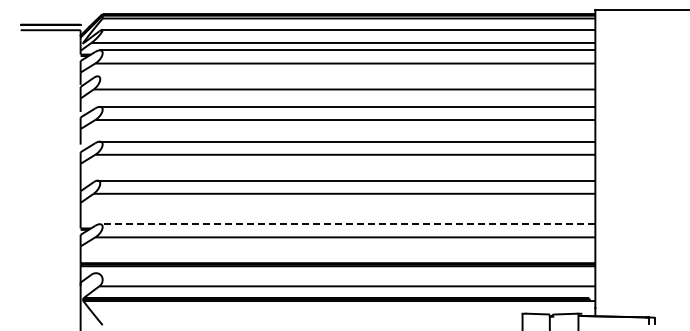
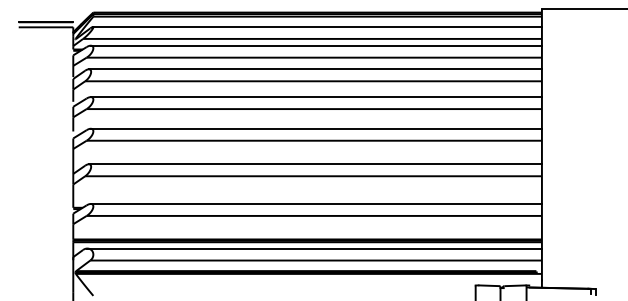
line: (346, 76) -> (315, 69), added
line: (347, 224) -> (316, 204), dashed -> solid
line: (345, 273) -> (314, 248), added

